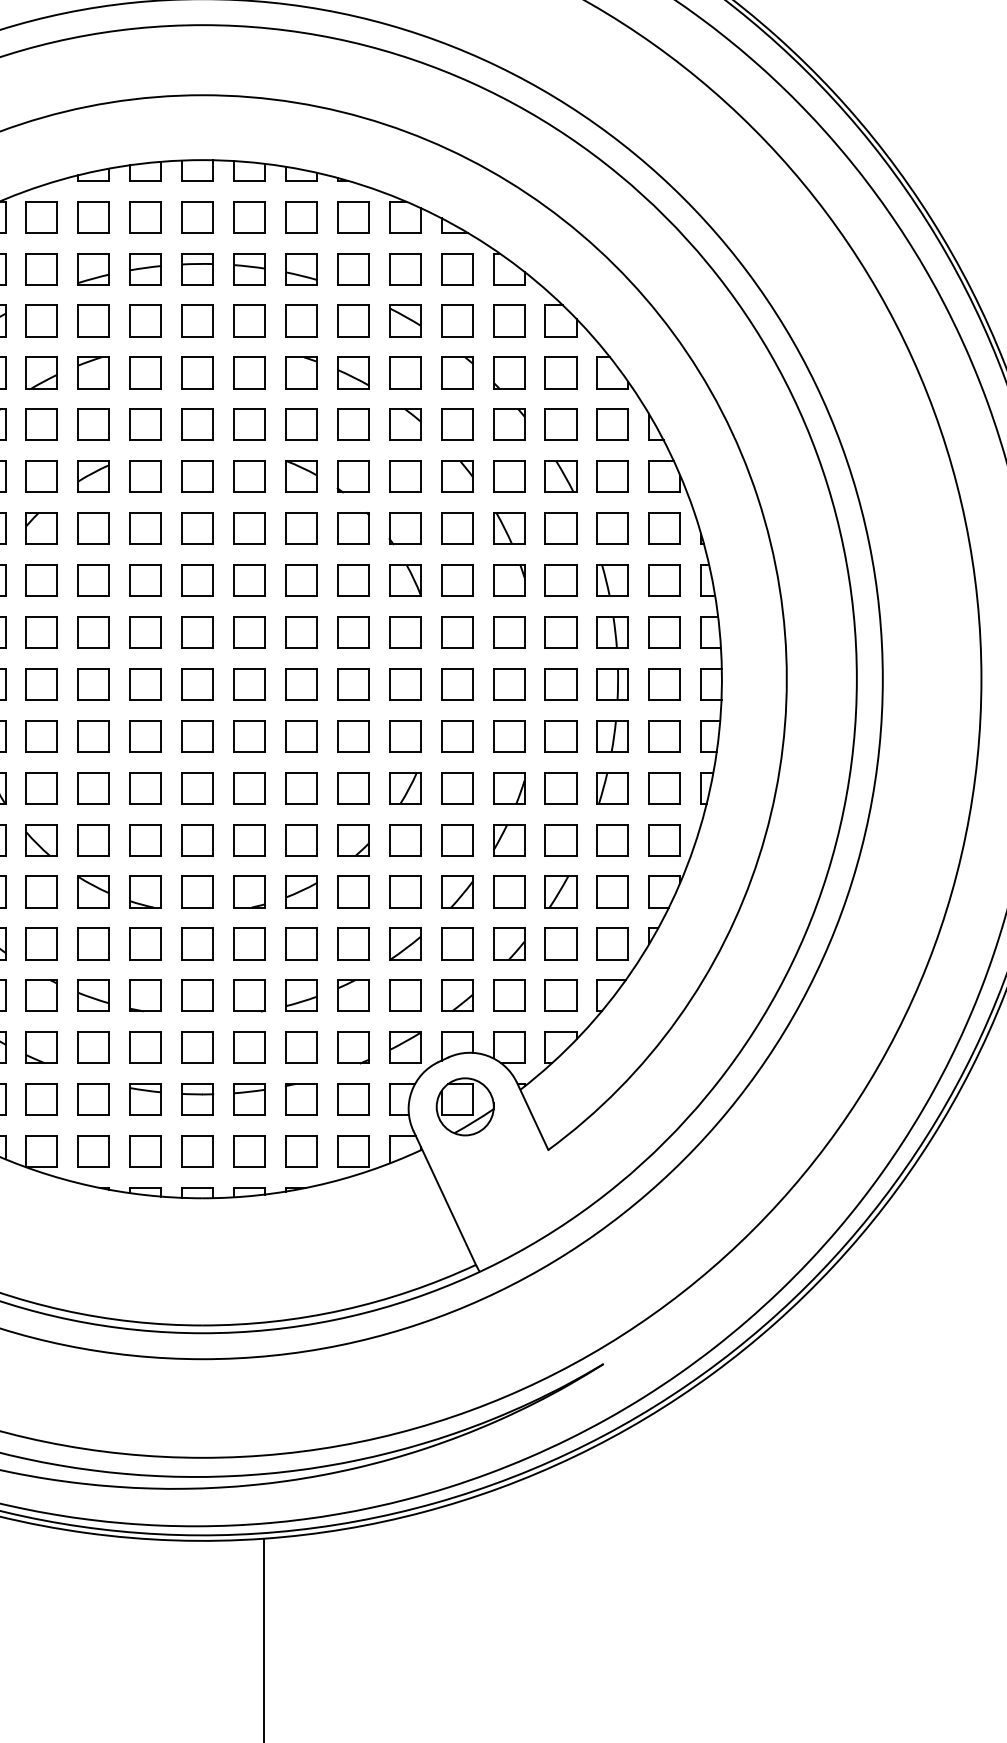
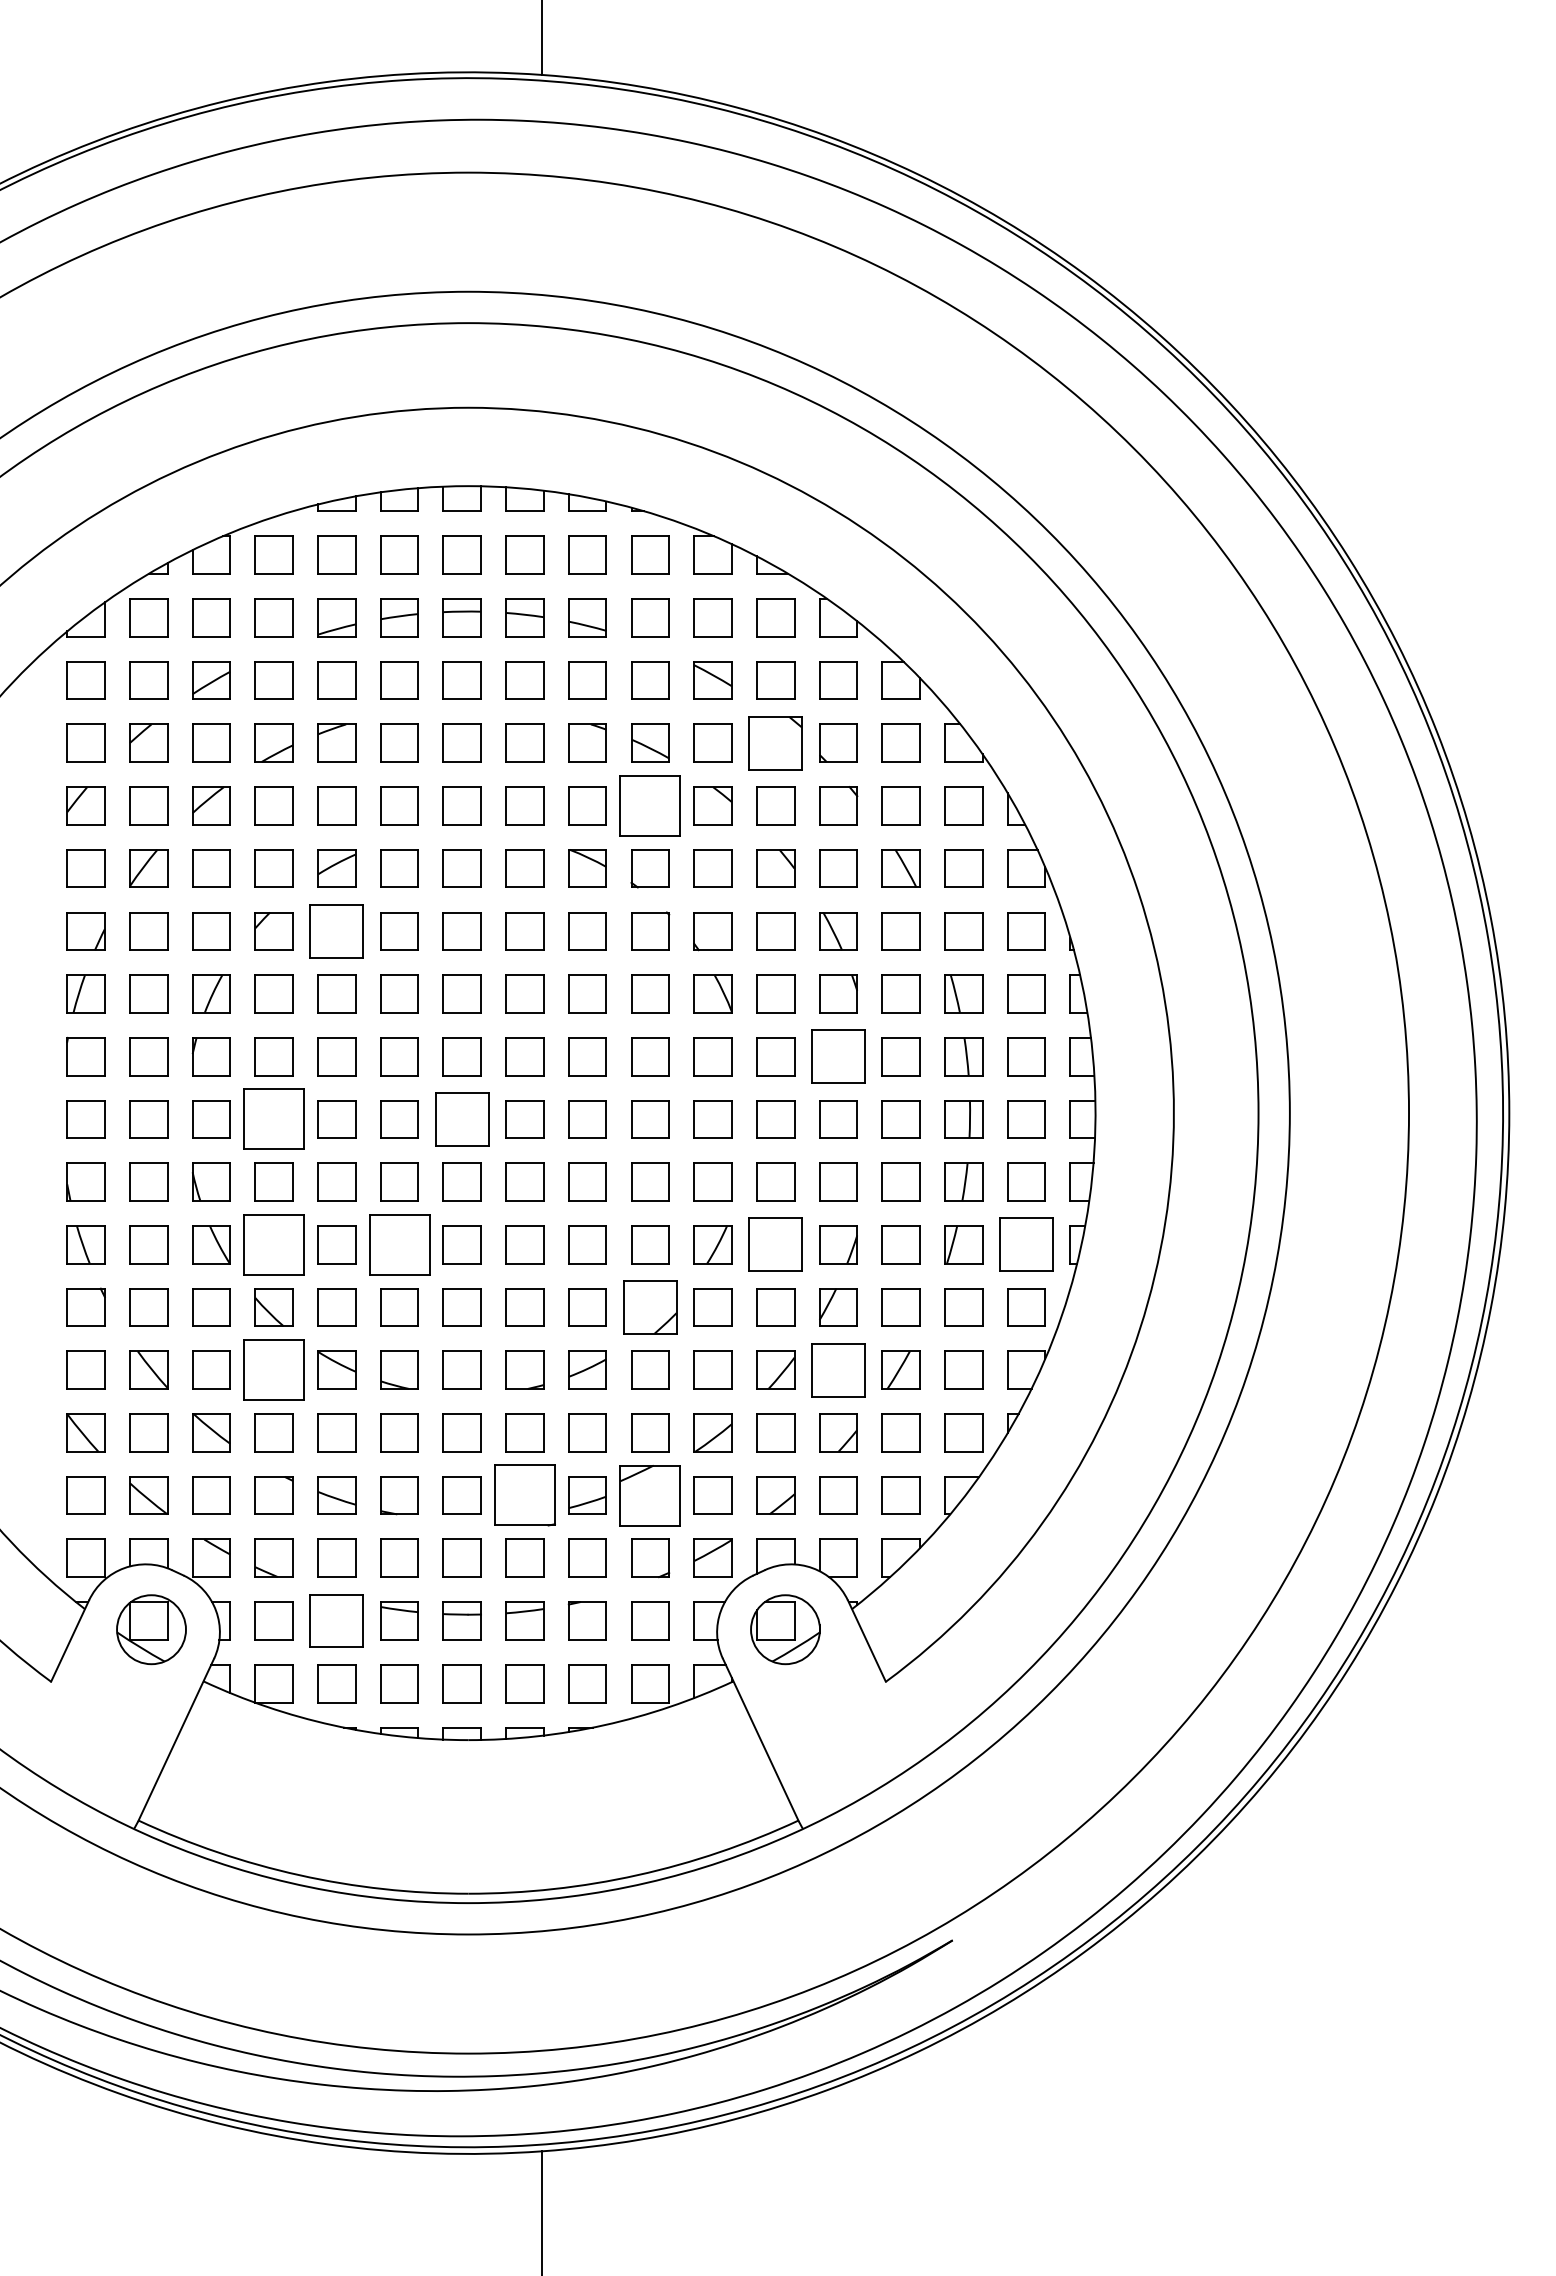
part: (456, 372) -> (775, 742), size x1.4
part: (353, 424) -> (650, 805), size x1.6
part: (93, 528) -> (336, 931), size x1.4
part: (509, 632) -> (838, 1056), size x1.4
part: (41, 684) -> (273, 1119), size x1.6
part: (197, 684) -> (461, 1119), size x1.4
part: (41, 787) -> (273, 1244), size x1.6
part: (145, 787) -> (399, 1244), size x1.6
part: (456, 787) -> (775, 1244), size x1.4
part: (664, 787) -> (1026, 1244), size x1.4
part: (353, 840) -> (650, 1307), size x1.4
part: (41, 891) -> (273, 1369), size x1.6
part: (509, 891) -> (838, 1369), size x1.4
part: (249, 995) -> (524, 1495), size x1.6
part: (353, 995) -> (650, 1495), size x1.6
part: (93, 1099) -> (336, 1620), size x1.4

